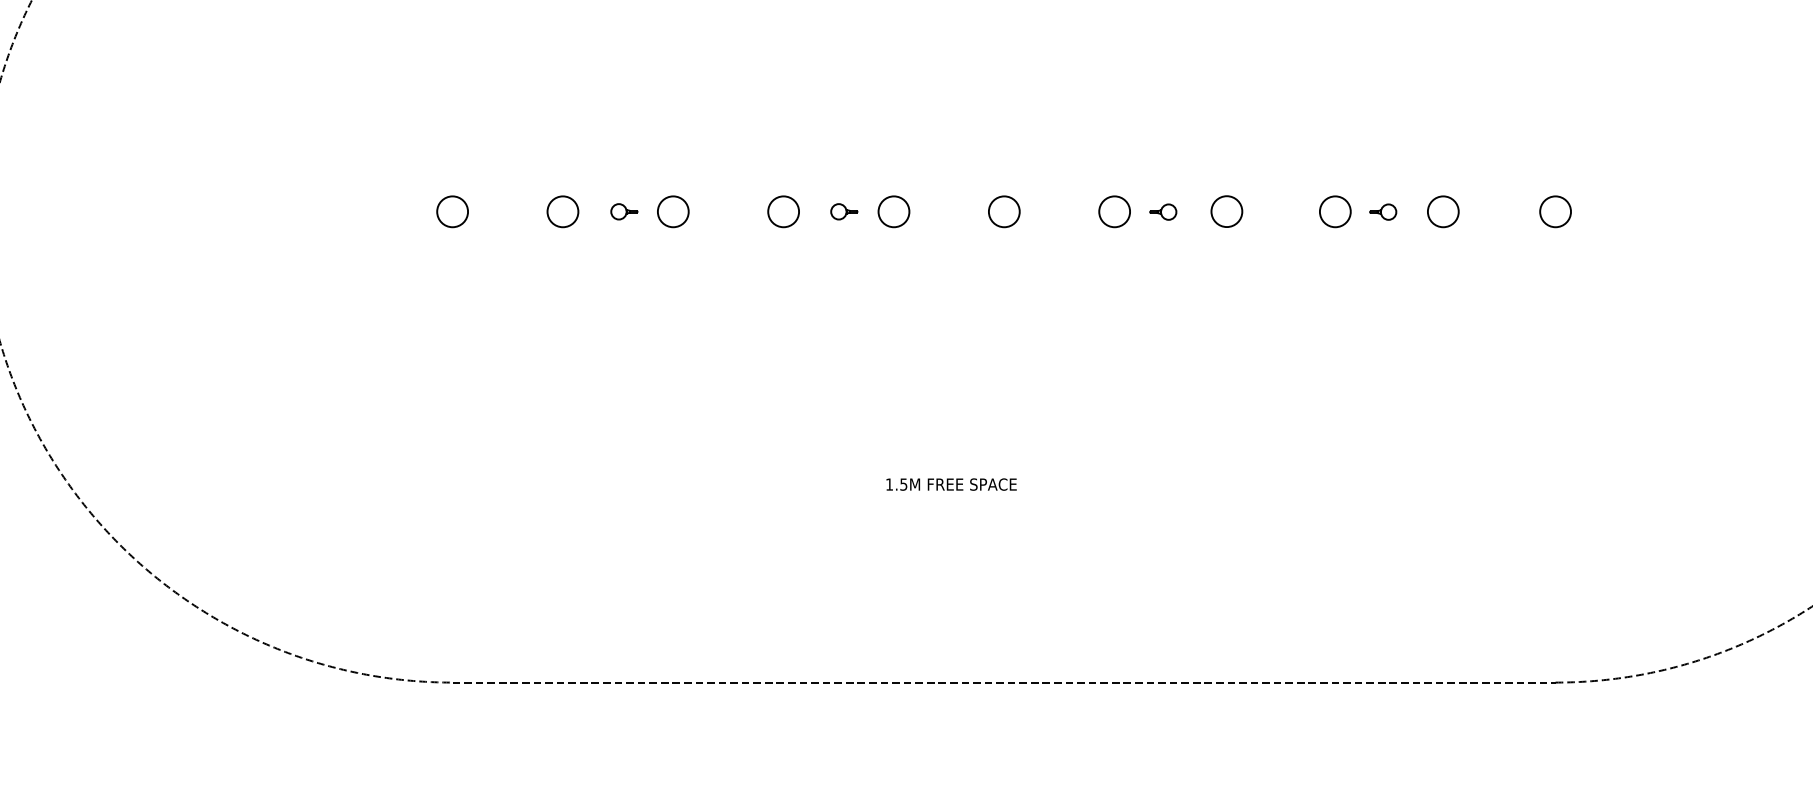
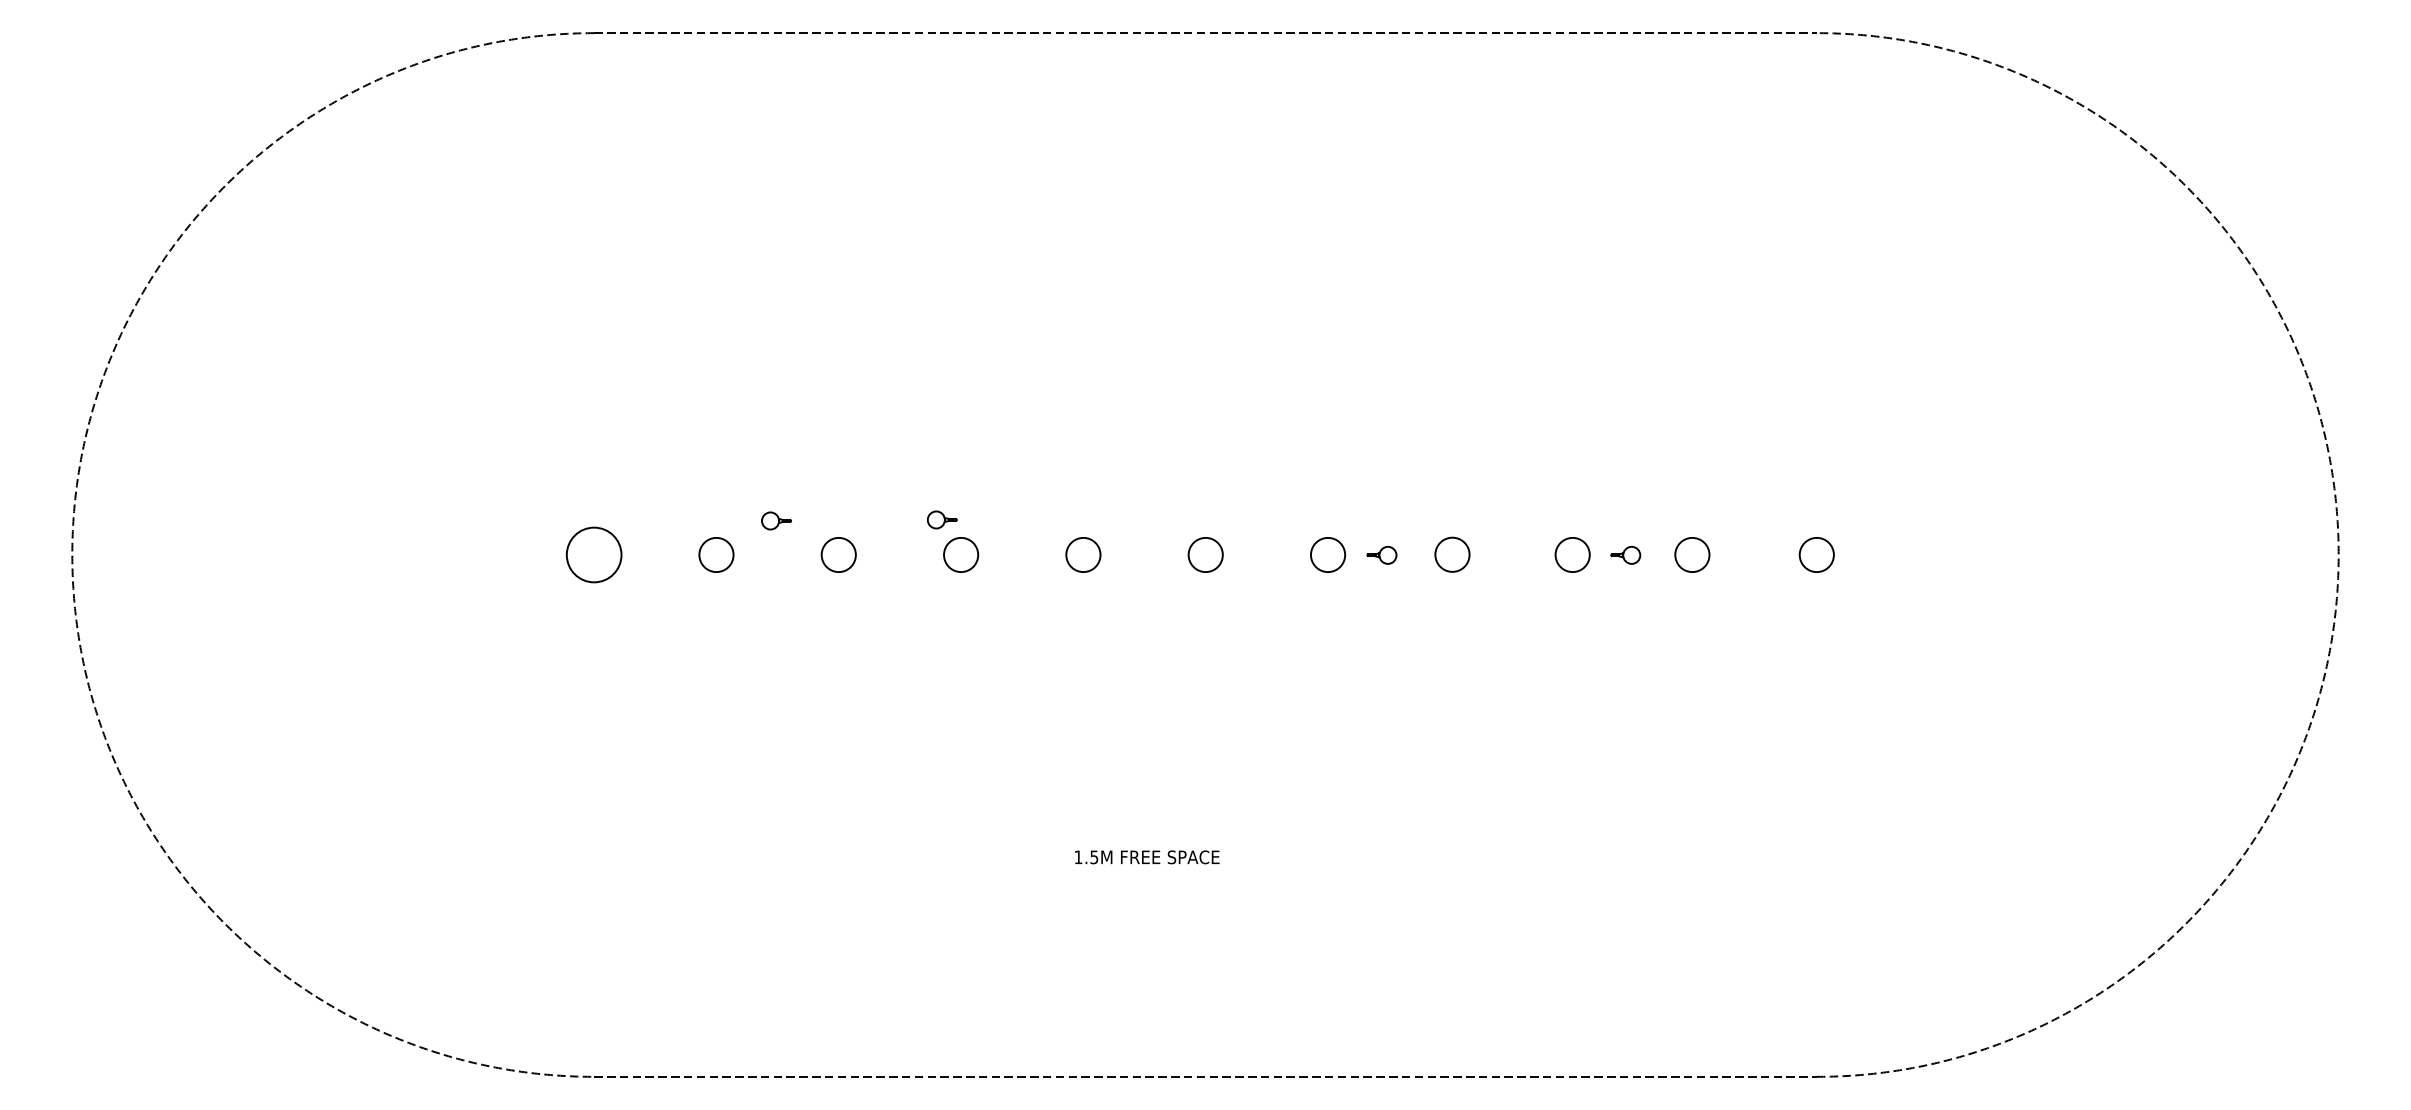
circle: (452, 211) -> (594, 554), size x1.6
part: (624, 211) -> (776, 520), moved
part: (844, 211) -> (942, 519), moved

